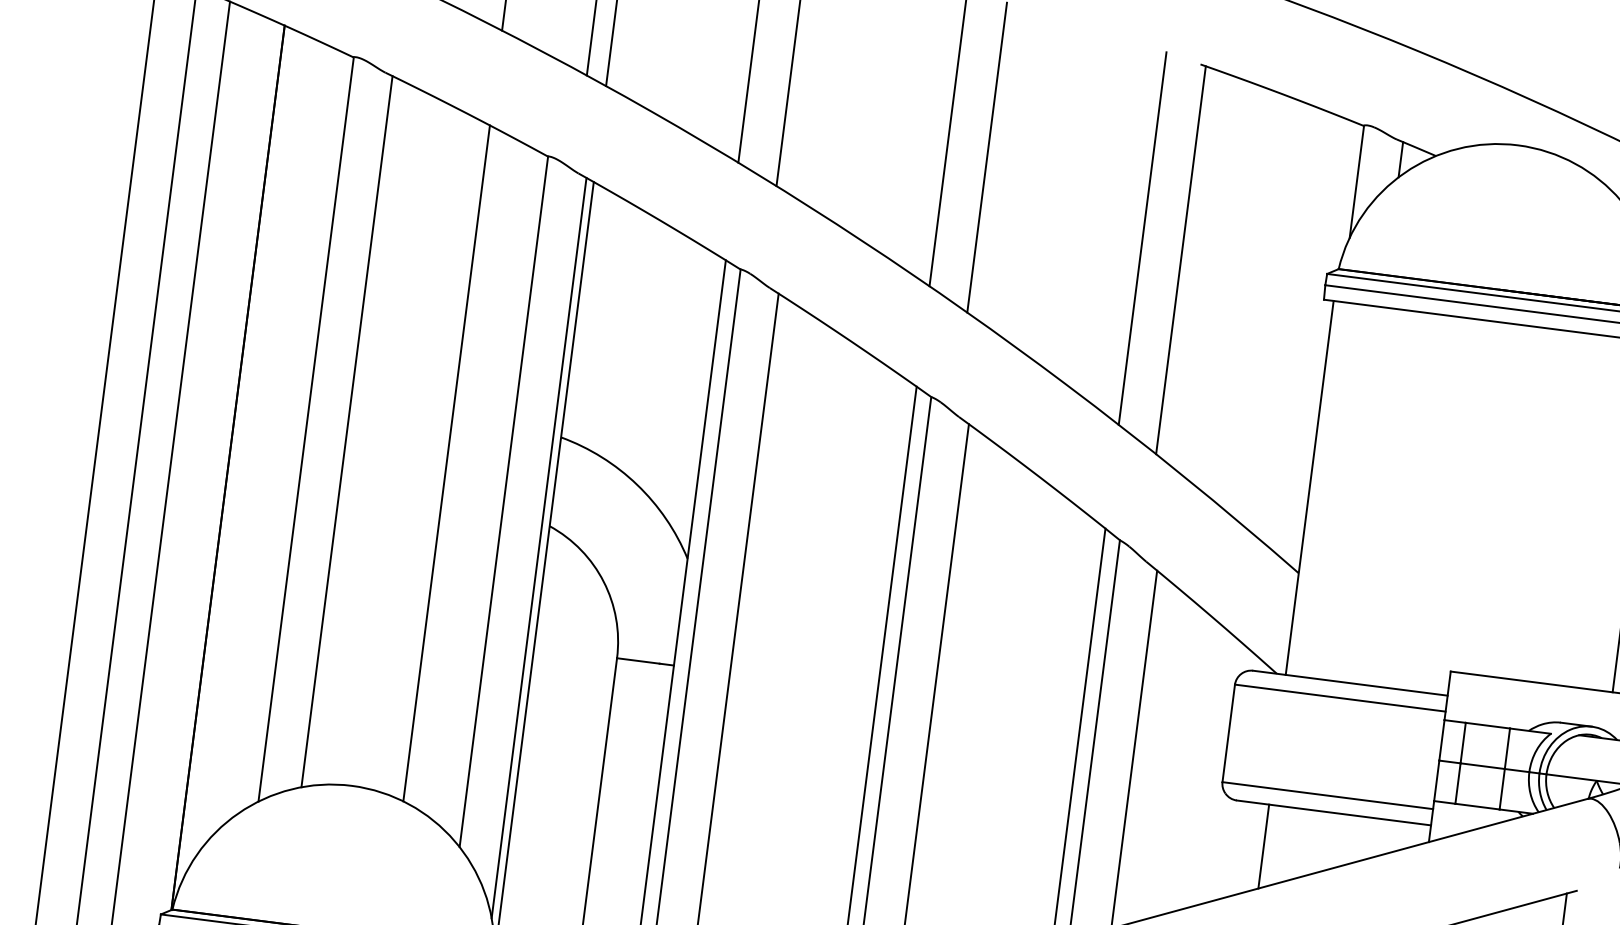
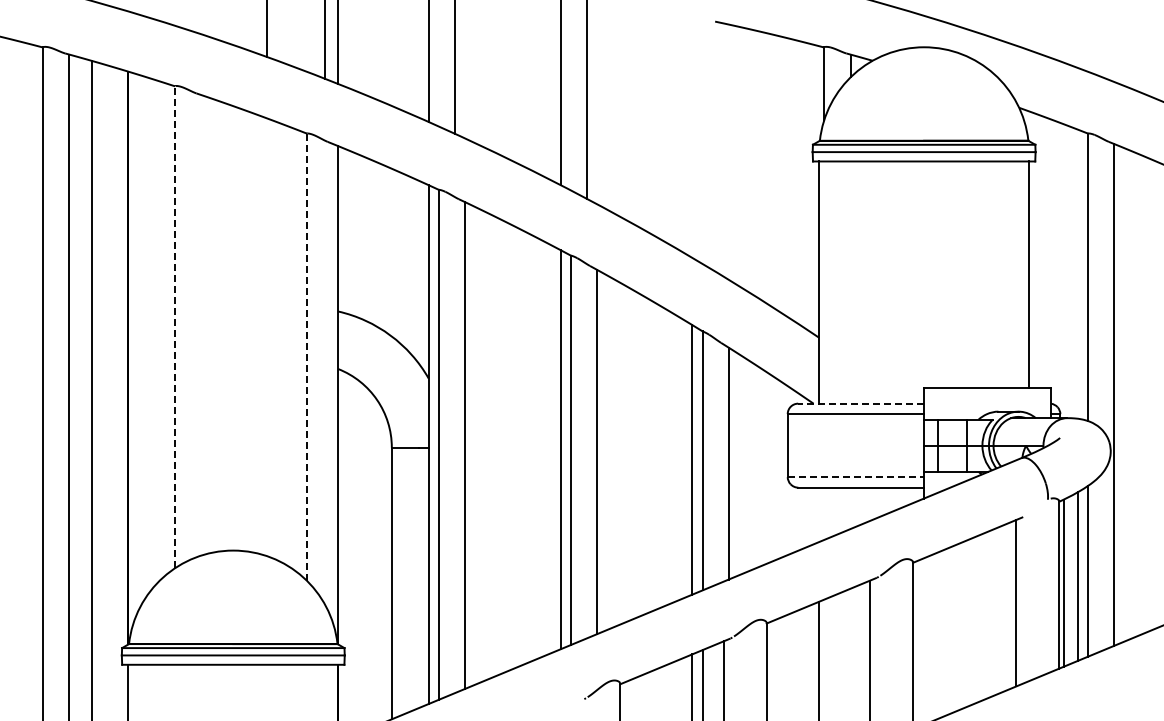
line: (1142, 237) -> (692, 136), removed
line: (1180, 259) -> (718, 147), removed
line: (306, 429) -> (175, 327), solid -> dashed
line: (347, 432) -> (201, 325), removed
line: (446, 463) -> (267, 337), removed
line: (503, 502) -> (306, 357), solid -> dashed
line: (539, 547) -> (333, 383), removed
line: (1350, 683) -> (861, 403), solid -> dashed
line: (1328, 796) -> (856, 477), solid -> dashed
line: (1264, 846) -> (819, 514), removed

